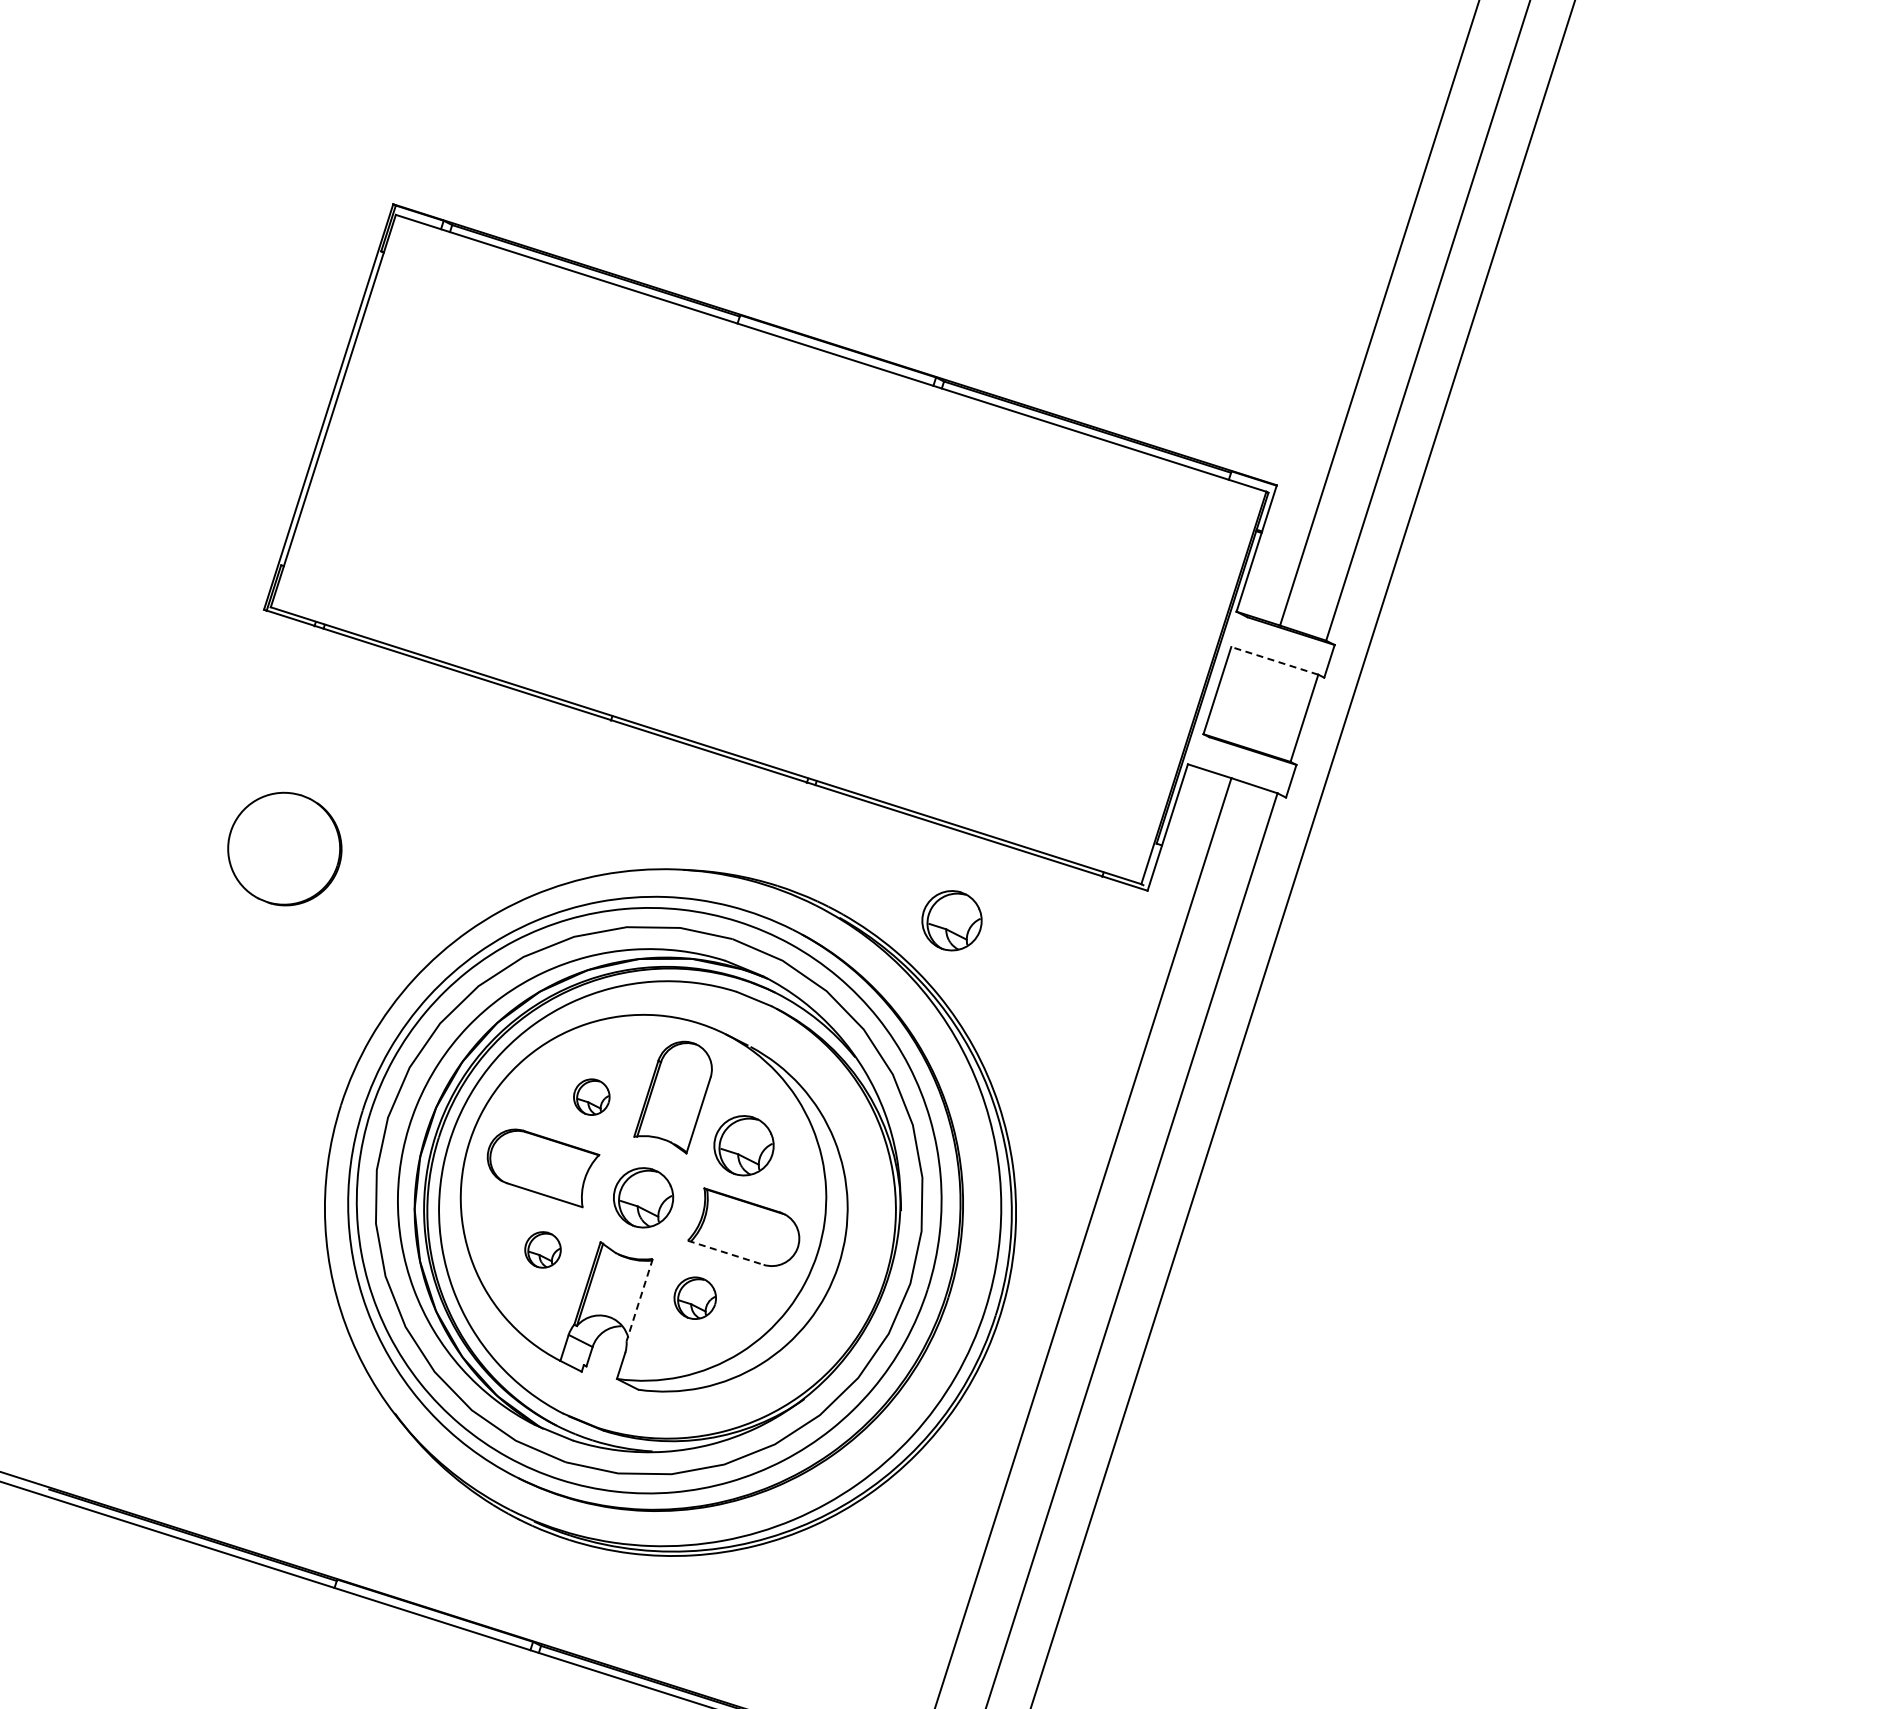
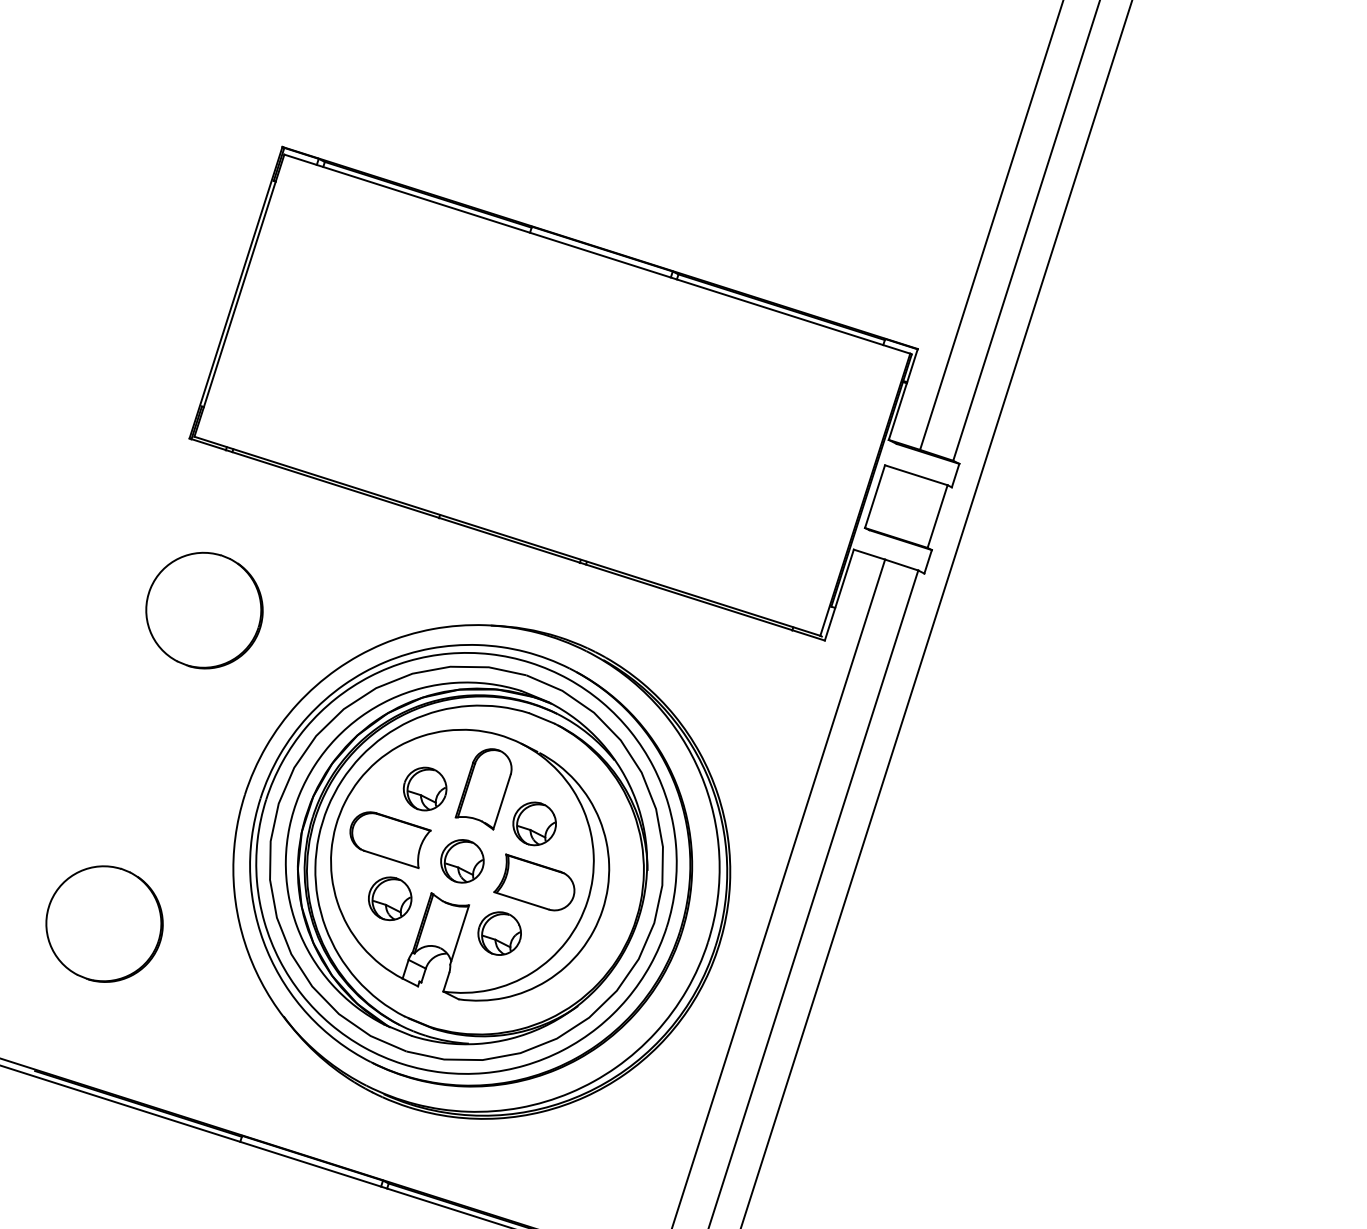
line: (1274, 660) -> (916, 475), dashed -> solid
part: (284, 848) -> (204, 610), size x1.43
part: (951, 920) -> (683, 661), removed
part: (591, 1096) -> (425, 788), size x1.67
part: (542, 1249) -> (389, 898), size x1.67
line: (725, 1252) -> (521, 900), dashed -> solid
part: (145, 1284) -> (104, 923), added
part: (694, 1297) -> (499, 933), size x1.43
line: (639, 1300) -> (459, 935), dashed -> solid

